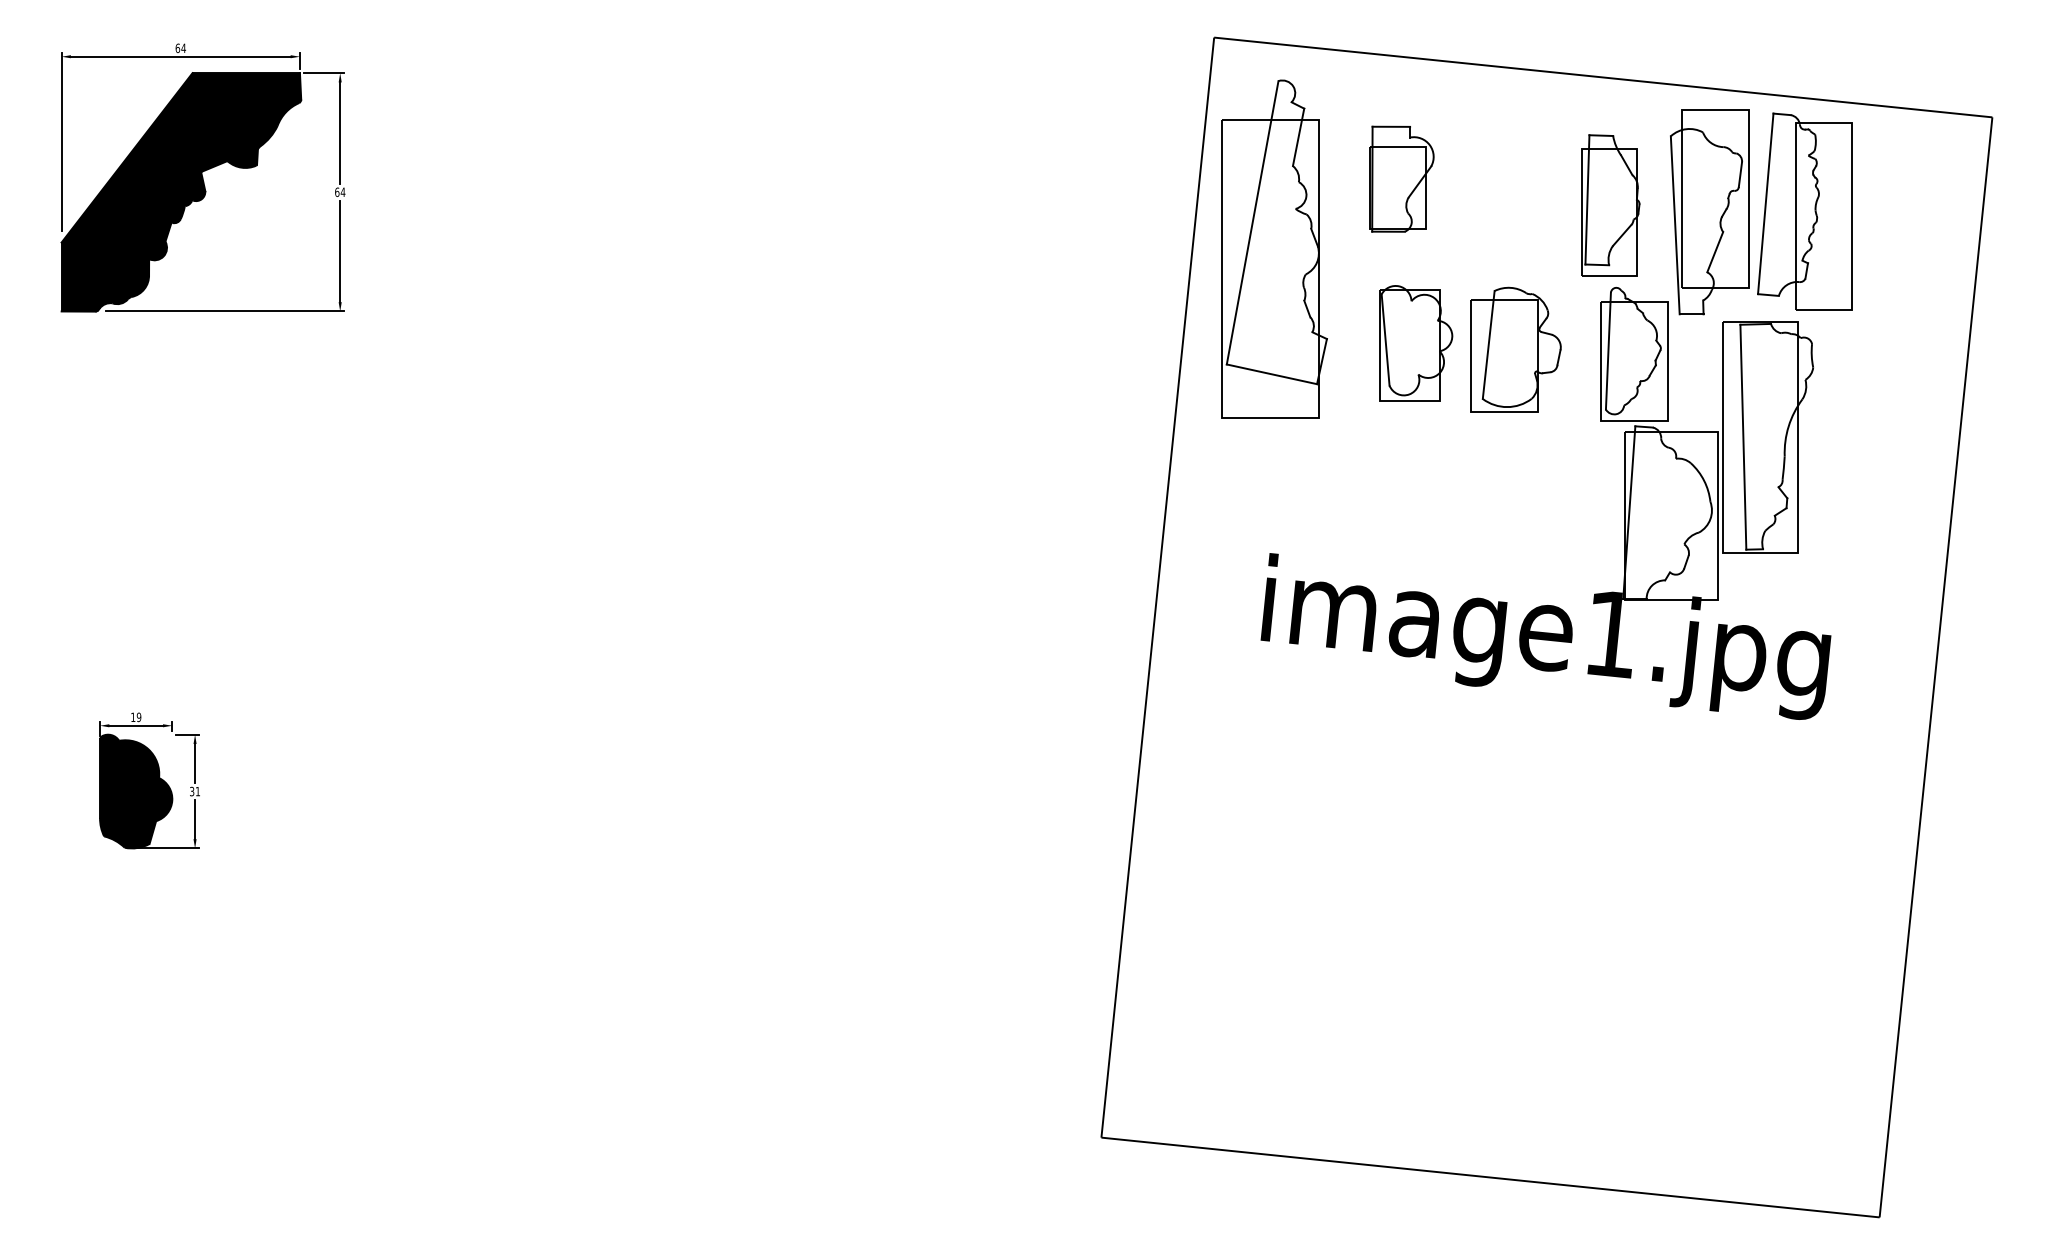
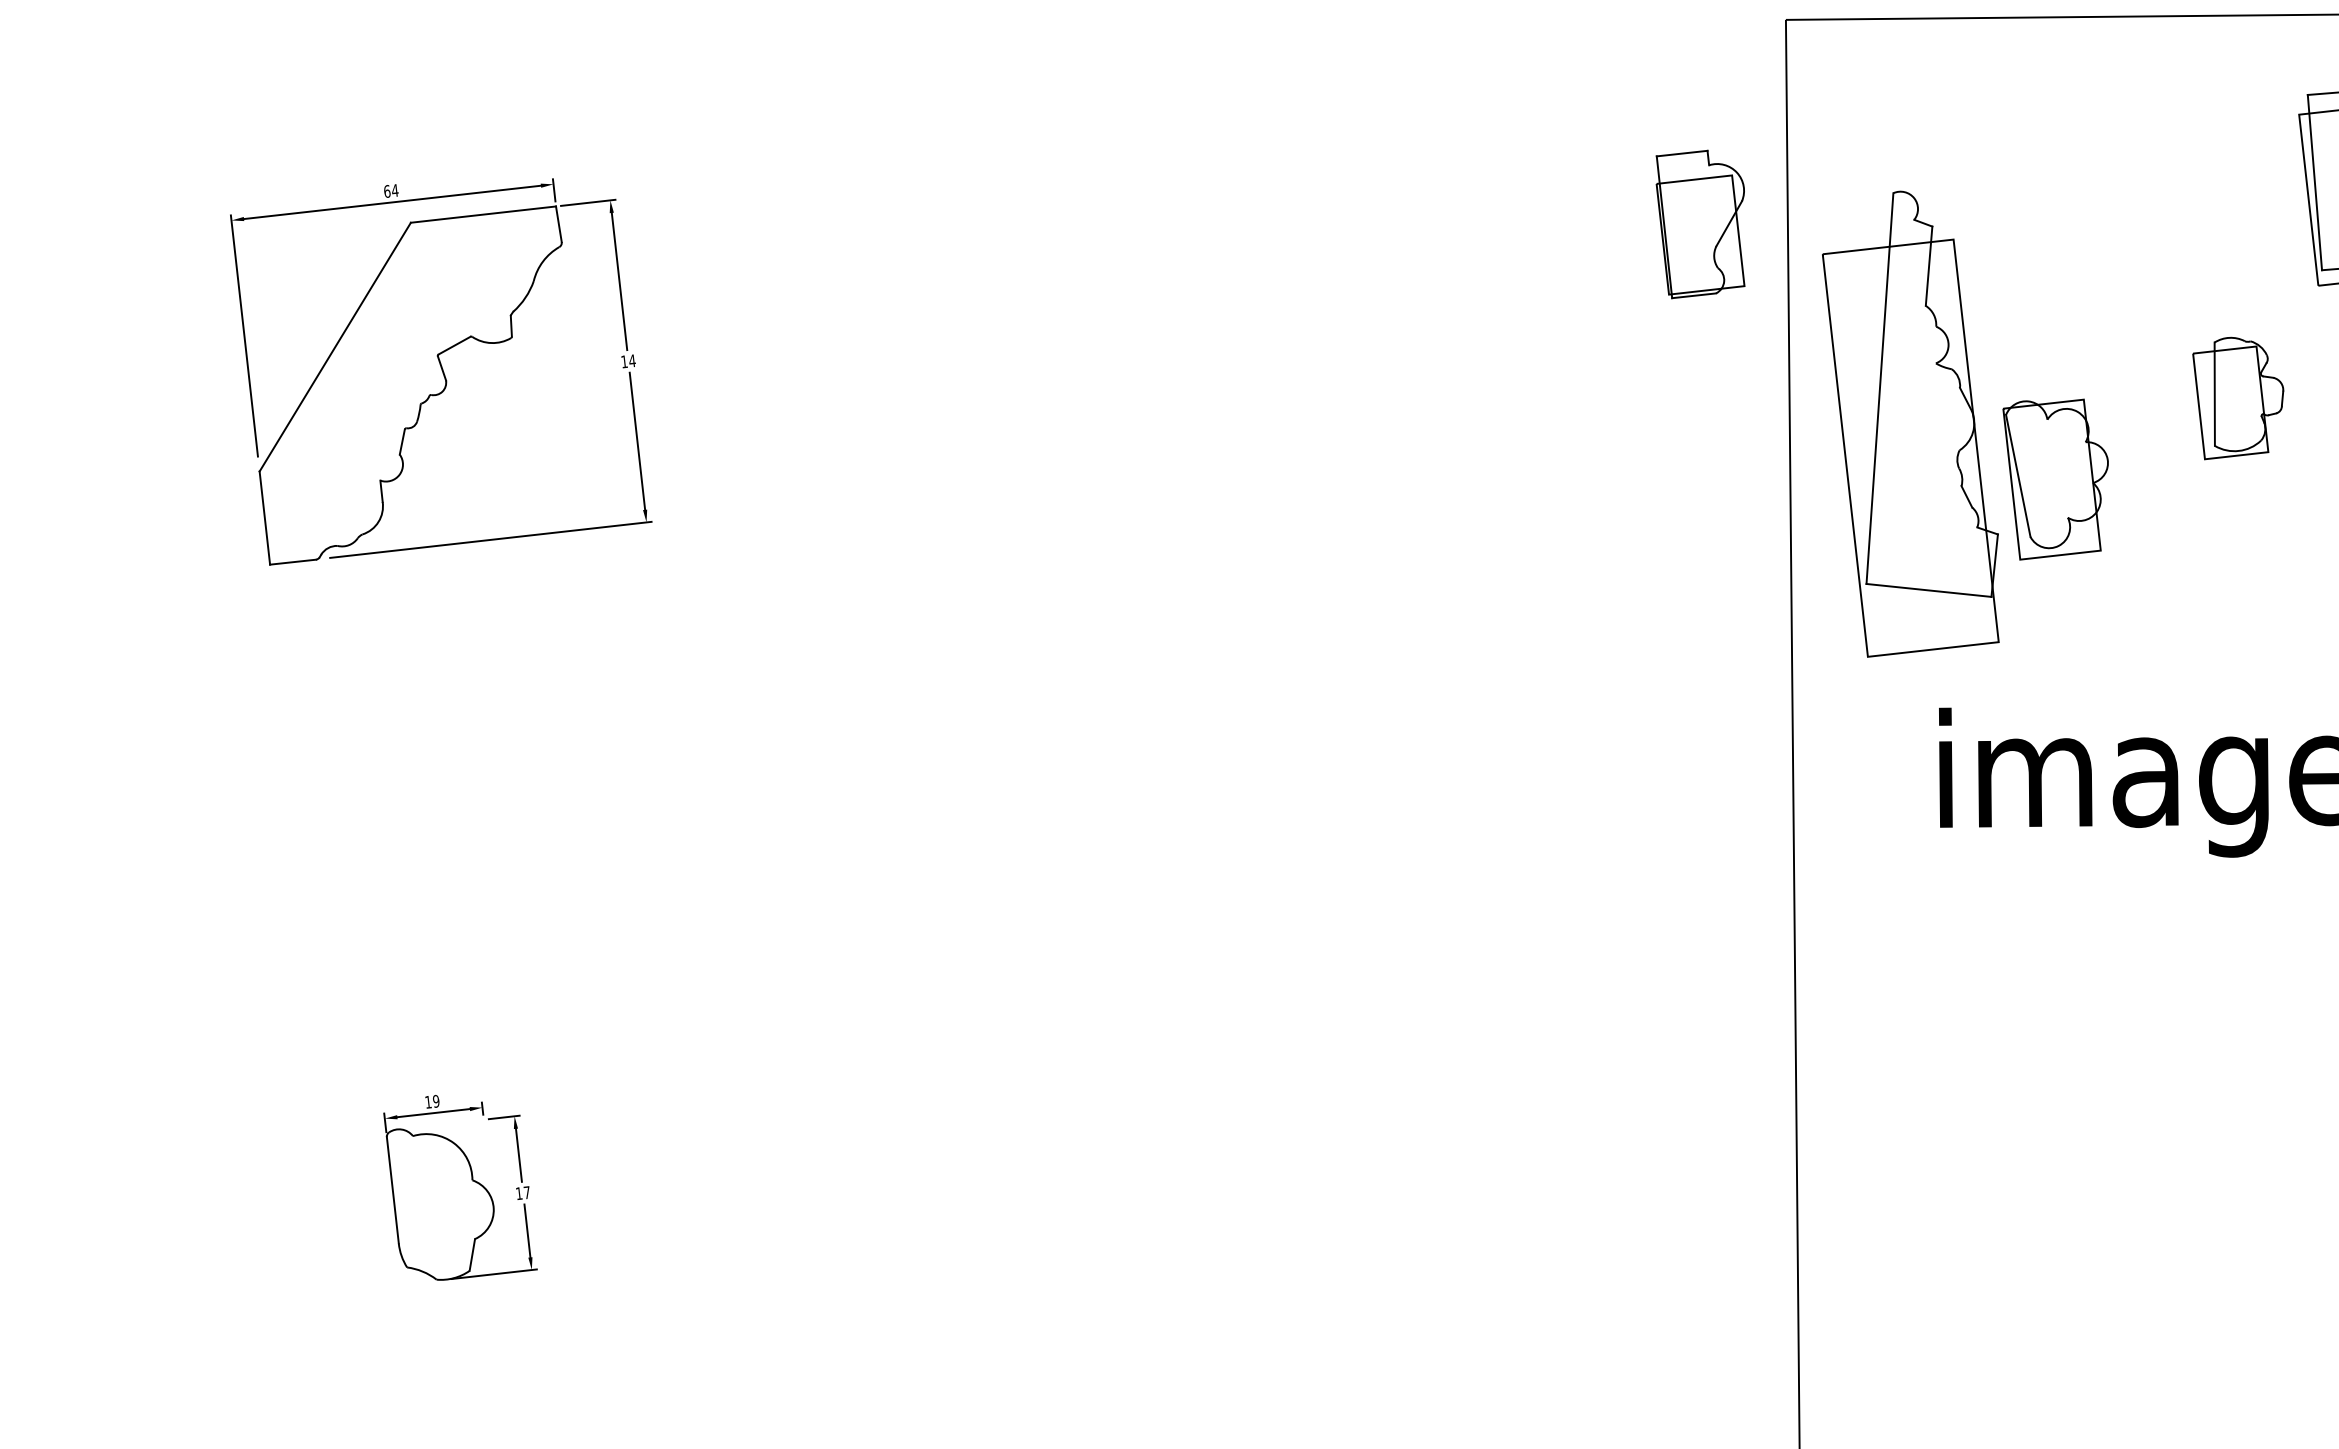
part: (1401, 178) -> (1703, 221), moved
text: (337, 191) -> (624, 360), 64 -> 14
fill: (181, 192) -> (414, 385), removed
part: (1274, 248) -> (1913, 420), moved
part: (1416, 343) -> (2060, 476), moved
part: (1515, 349) -> (2240, 395), size x0.7
fill: (136, 791) -> (444, 1201), removed
text: (195, 791) -> (523, 1192), 31 -> 17

